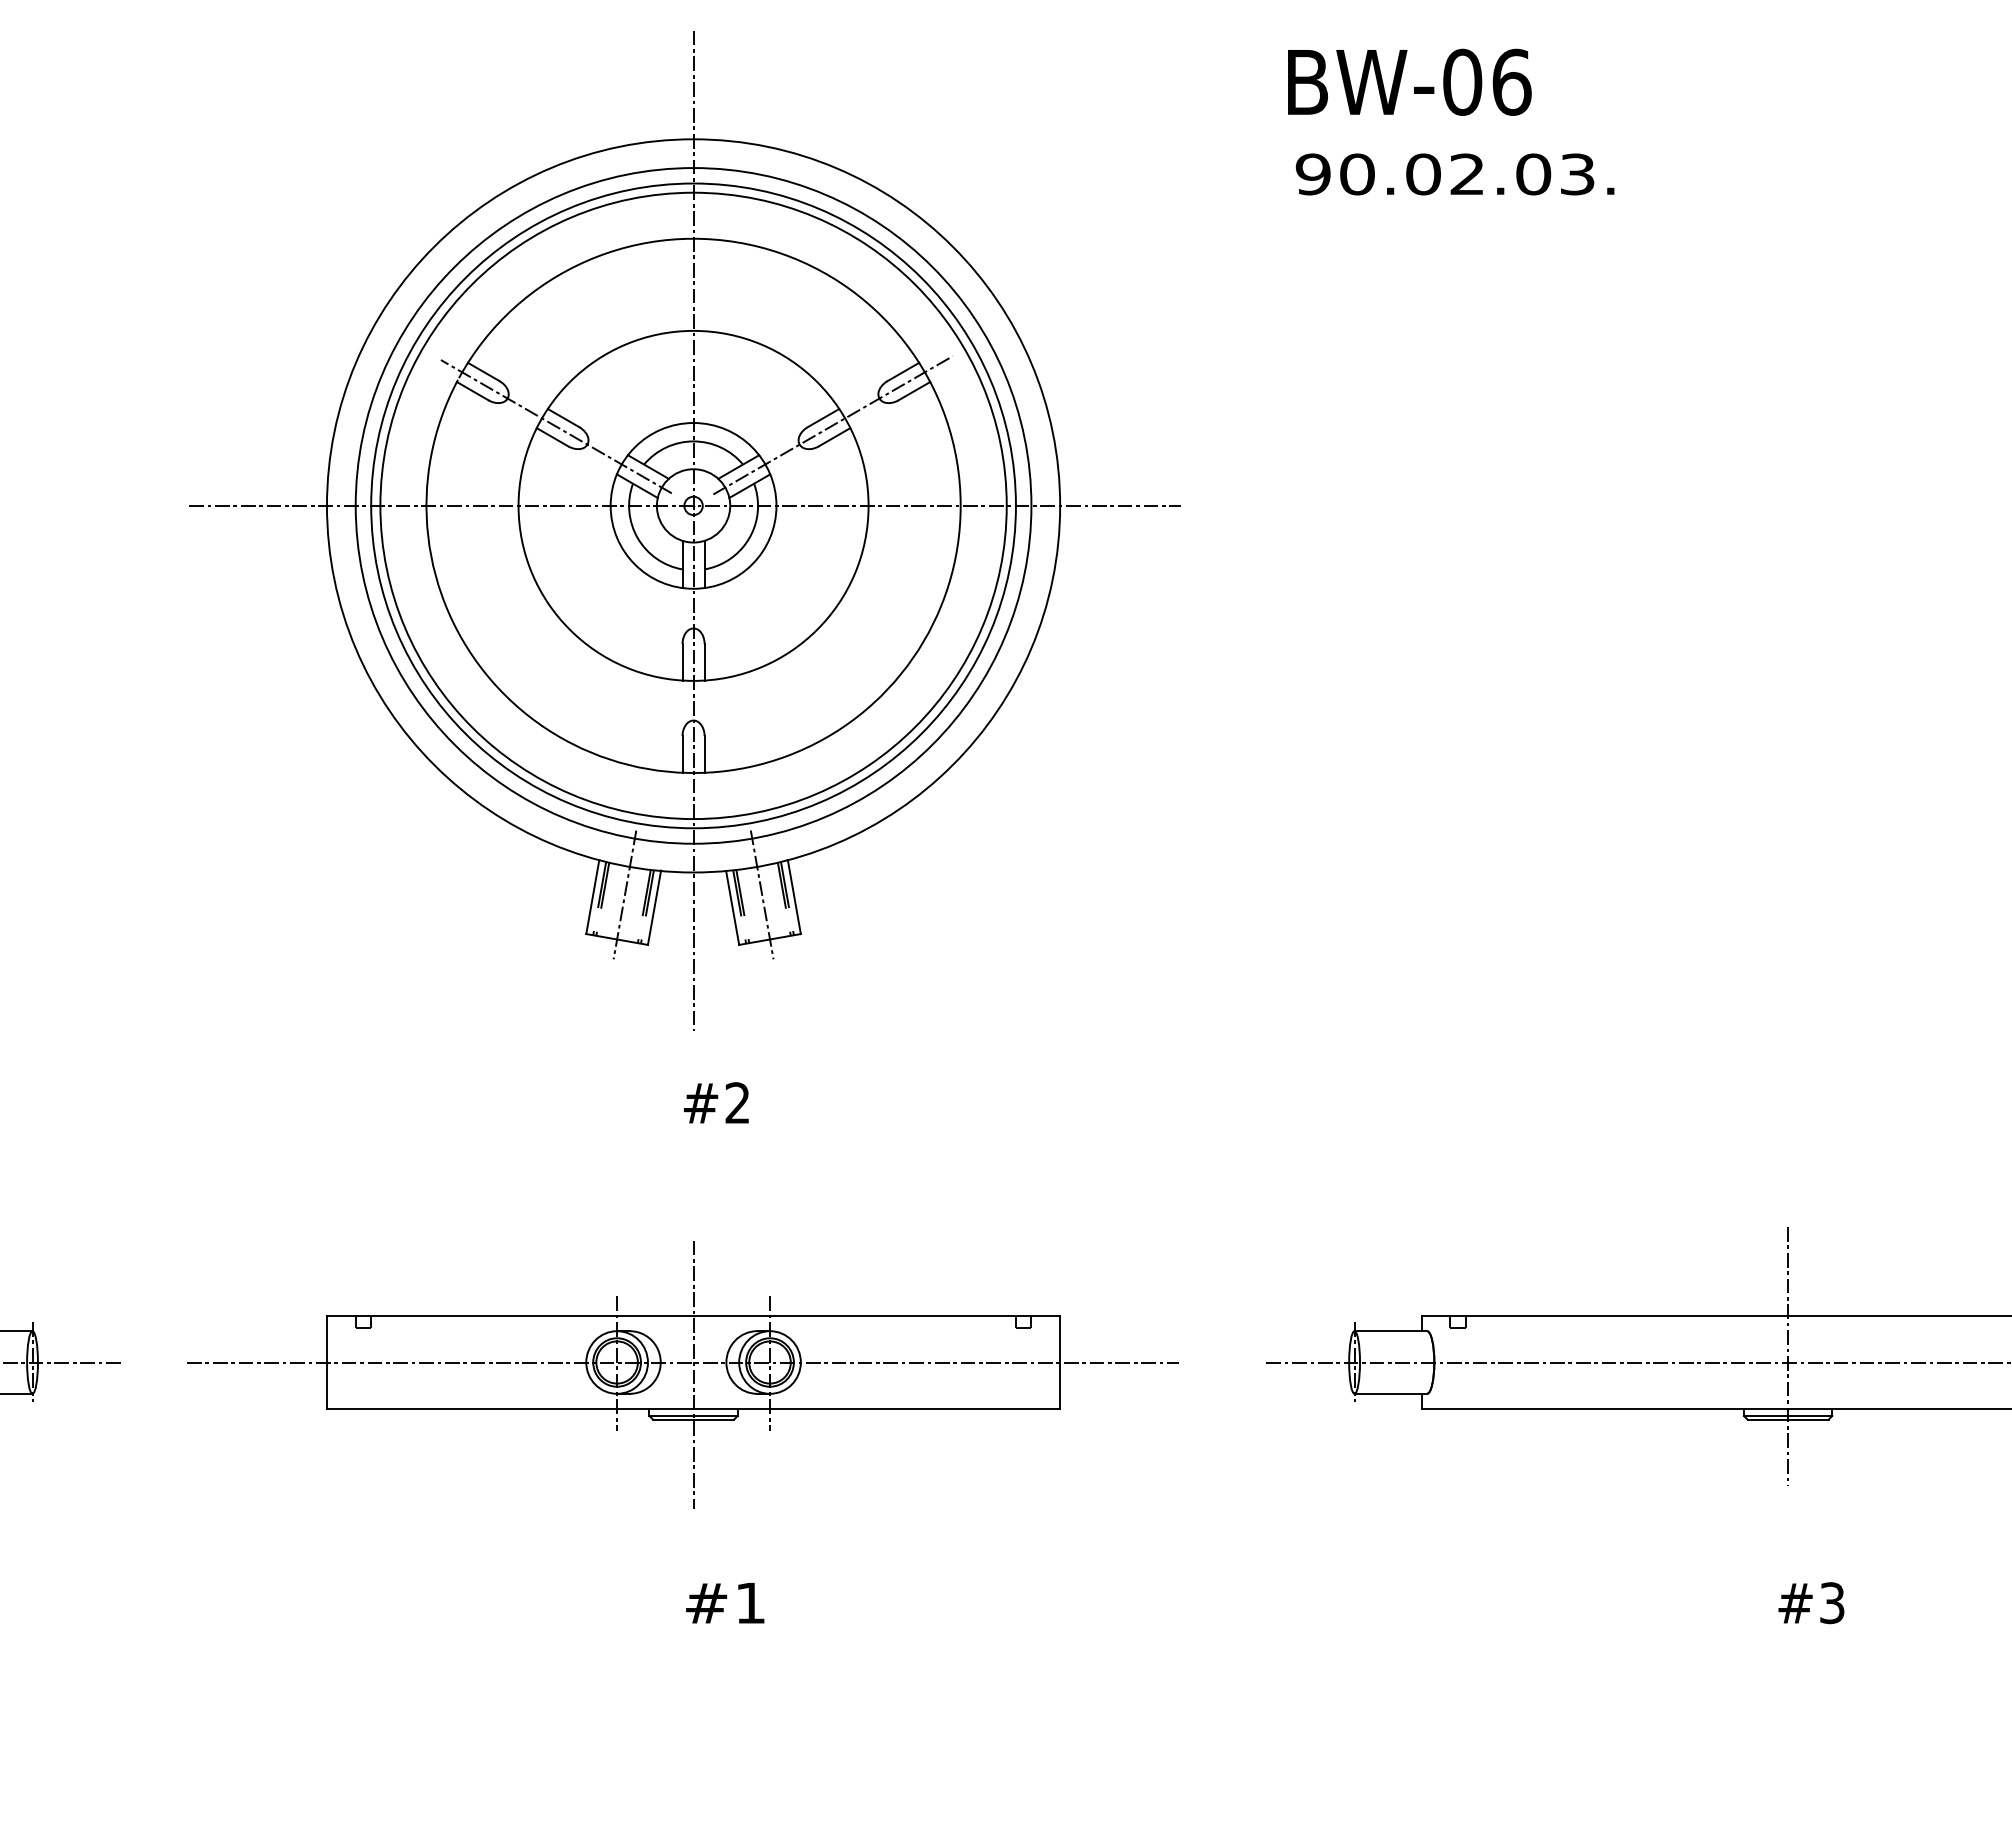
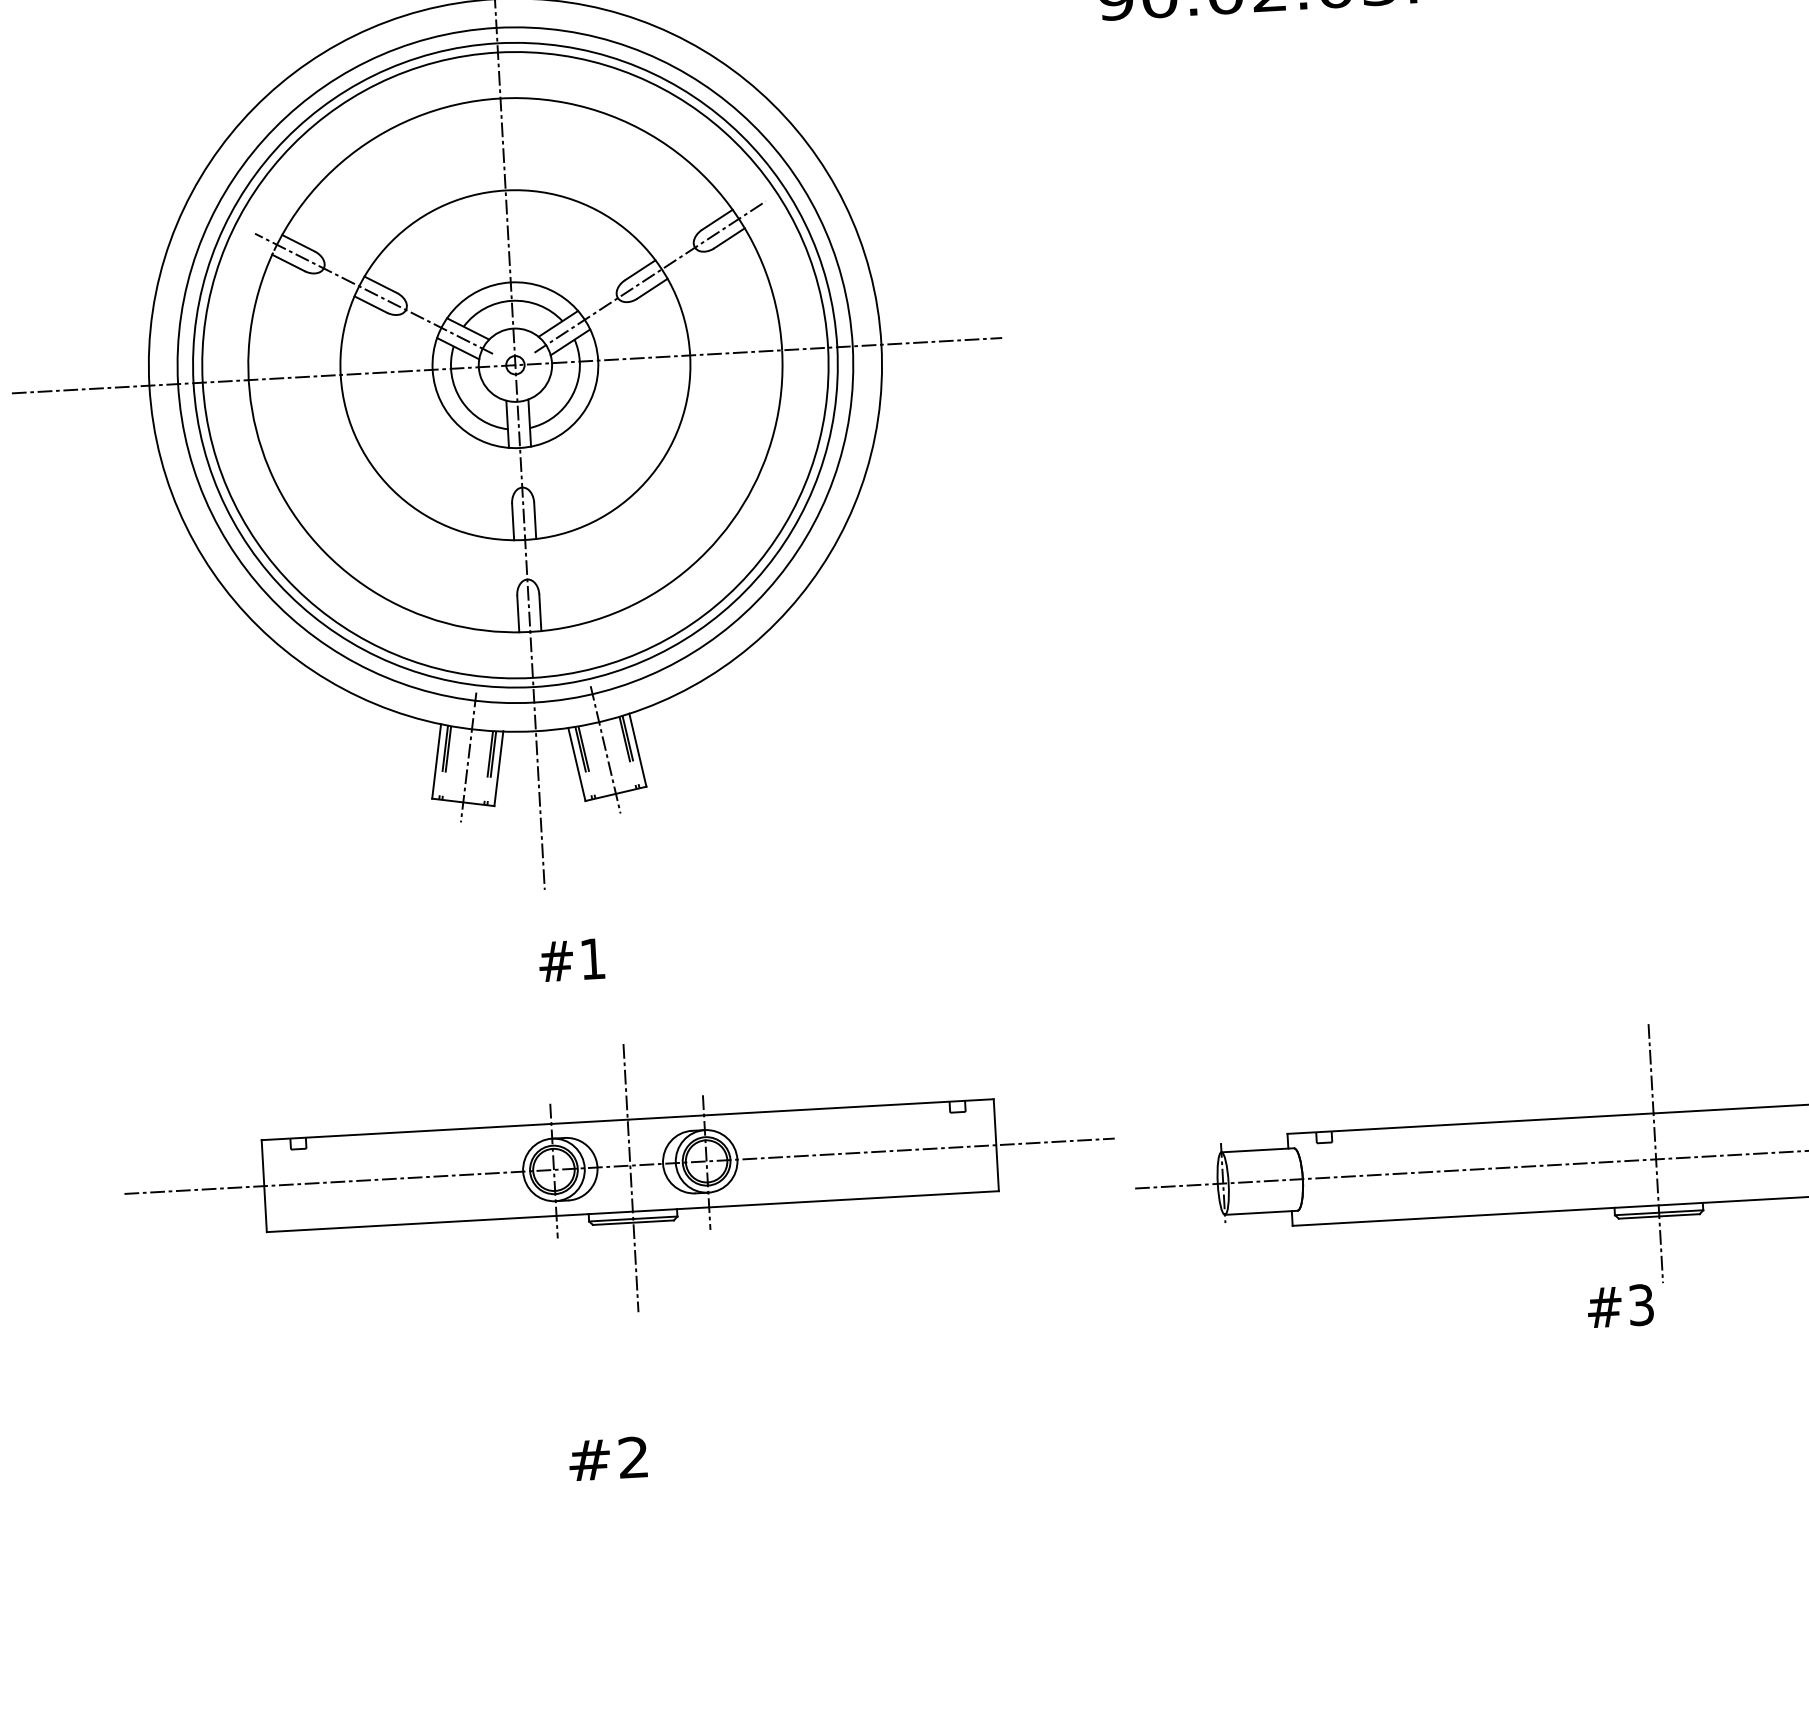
text: (737, 1102) -> (592, 958), #2 -> #1
part: (682, 1374) -> (619, 1178), moved
text: (750, 1602) -> (633, 1456), #1 -> #2
text: (1811, 1603) -> (1620, 1306), moved

